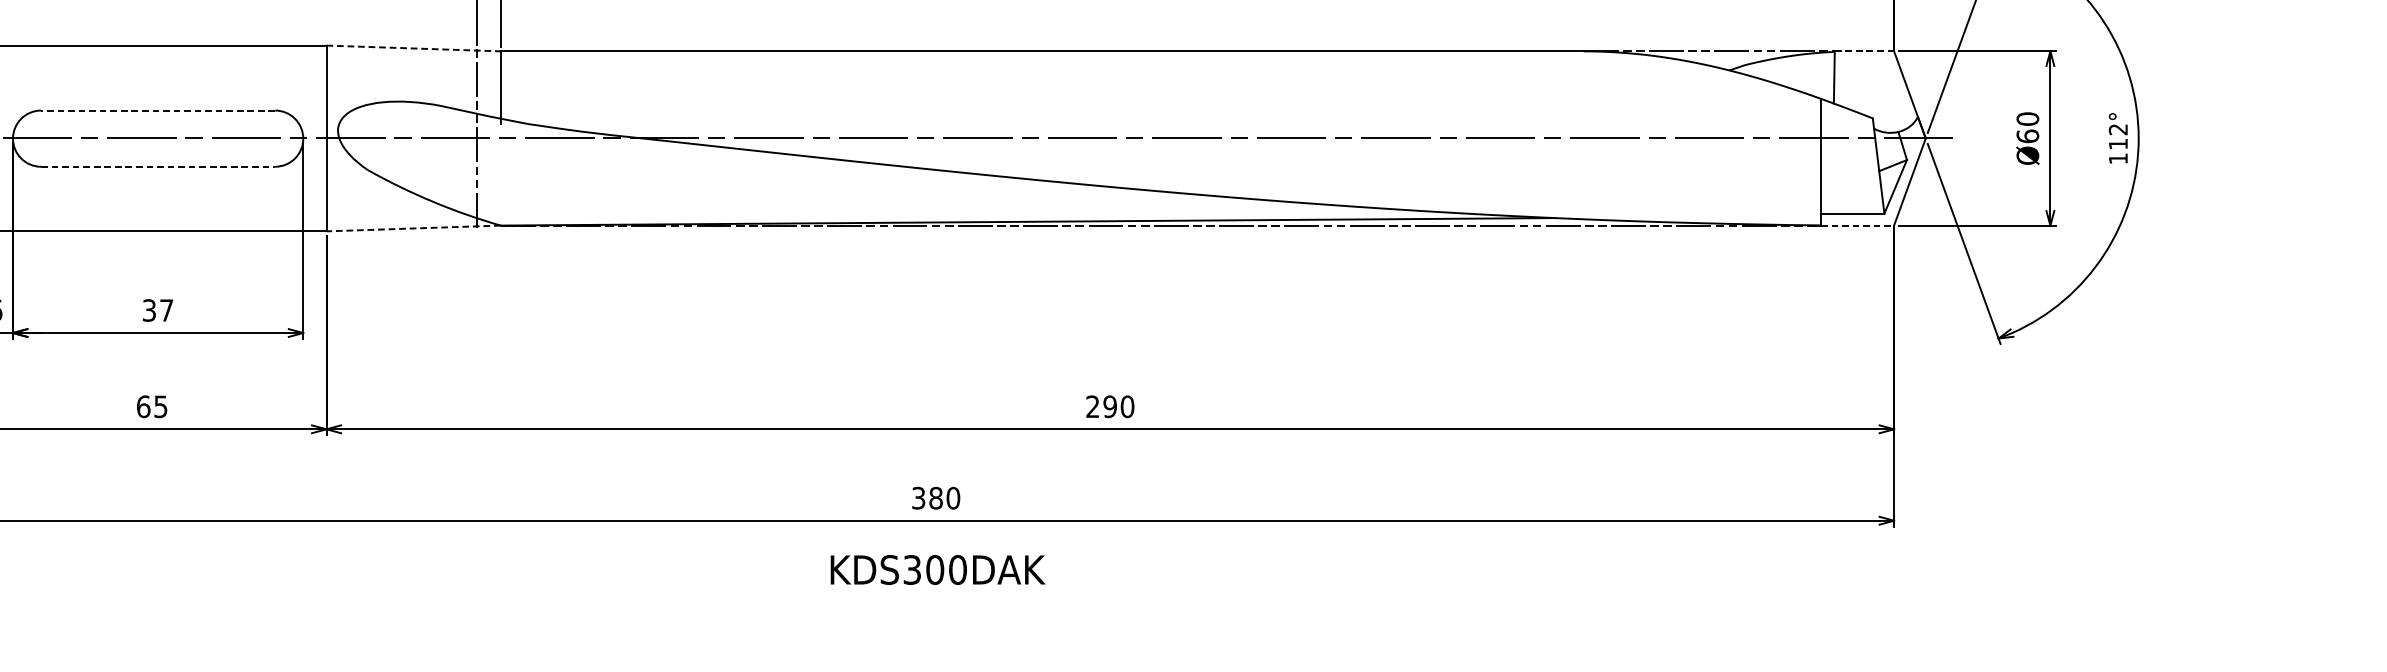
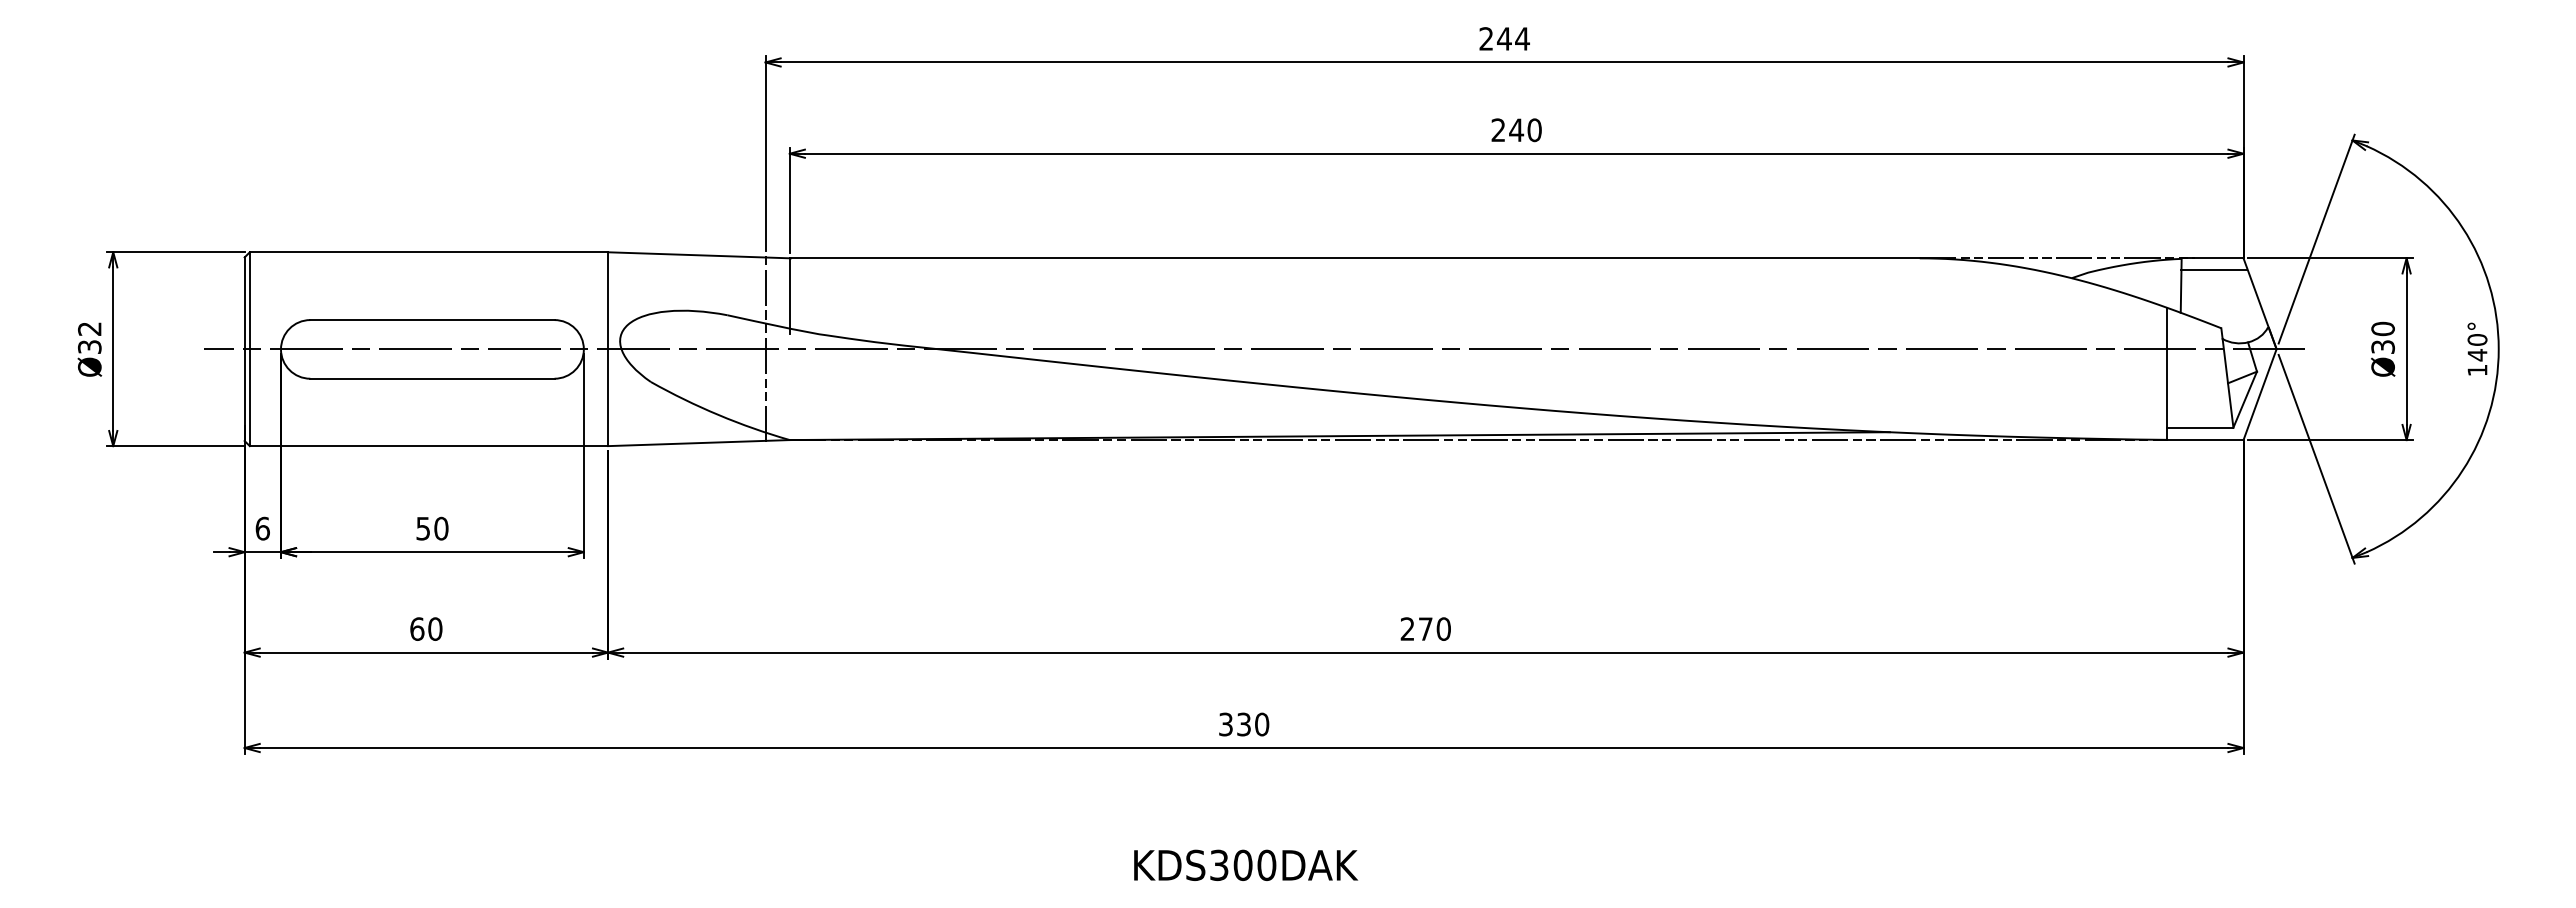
line: (414, 48) -> (699, 255), dashed -> solid
line: (1864, 51) -> (2212, 258), dashed -> solid
line: (1866, 63) -> (2214, 270), added
line: (157, 110) -> (431, 320), dashed -> solid
text: (2027, 135) -> (2382, 346), Ø60 -> Ø30
text: (2118, 136) -> (2477, 347), 112° -> 140°
line: (158, 166) -> (432, 378), dashed -> solid
line: (1857, 225) -> (2205, 440), dashed -> solid
line: (413, 228) -> (698, 443), dashed -> solid
text: (158, 310) -> (432, 528), 37 -> 50
text: (161, 406) -> (435, 628), 65 -> 60
text: (1110, 406) -> (1425, 628), 290 -> 270
text: (936, 498) -> (1244, 724), 380 -> 330
text: (938, 569) -> (1246, 864), moved

